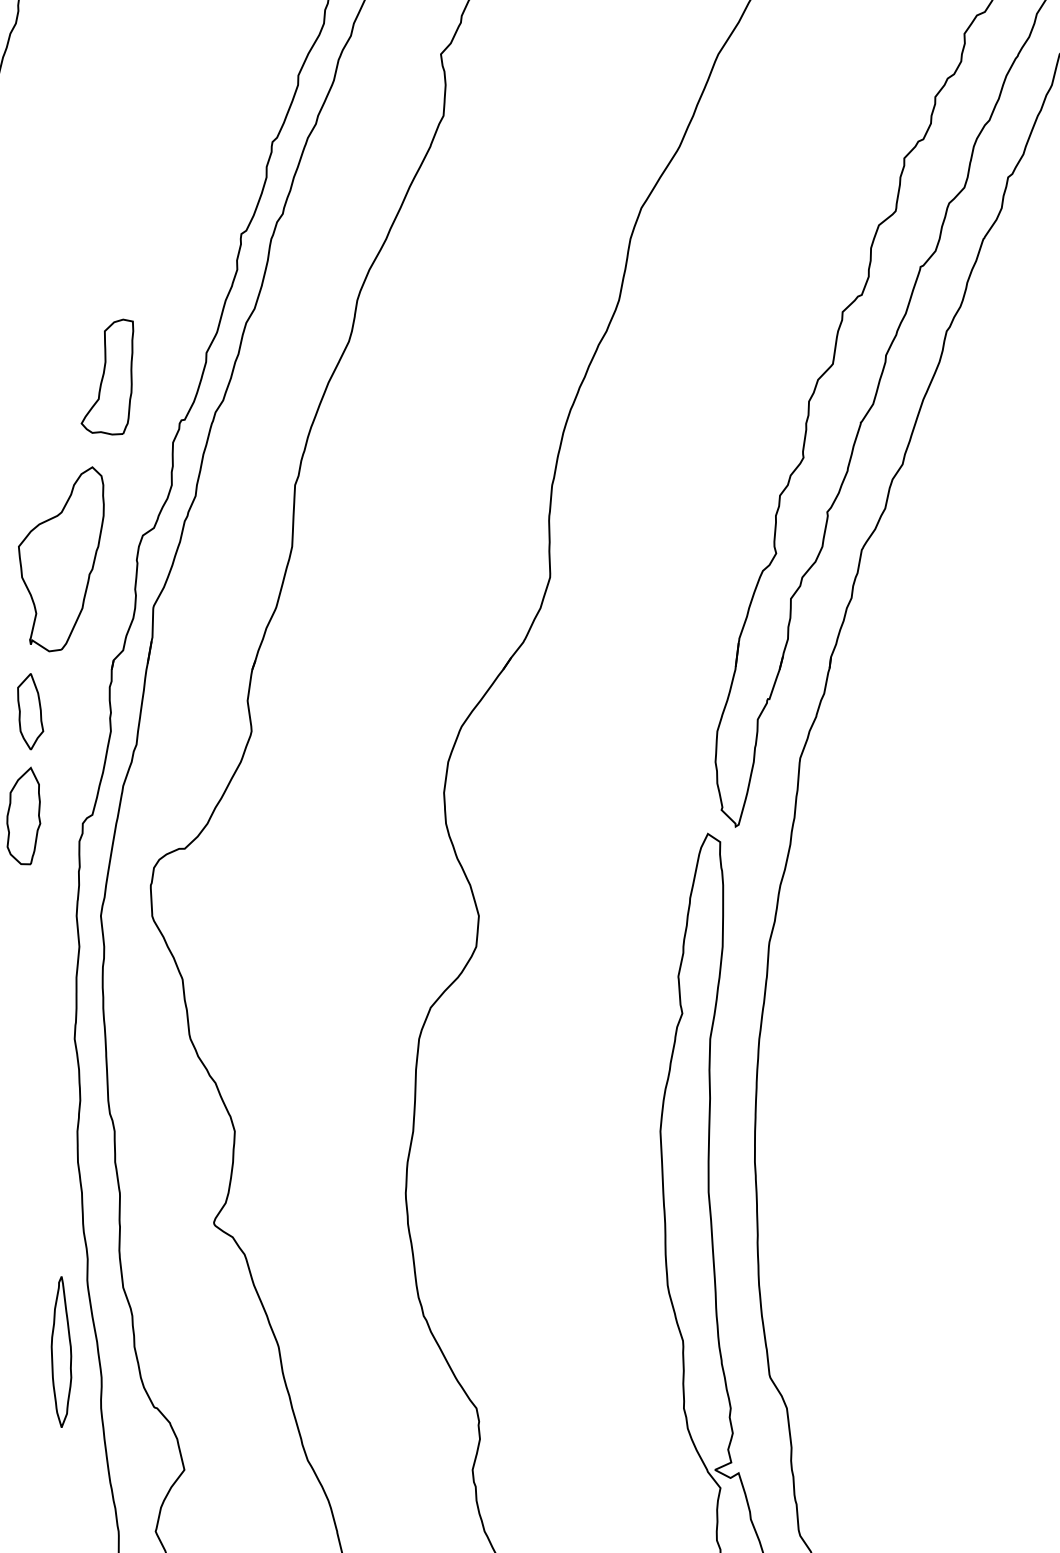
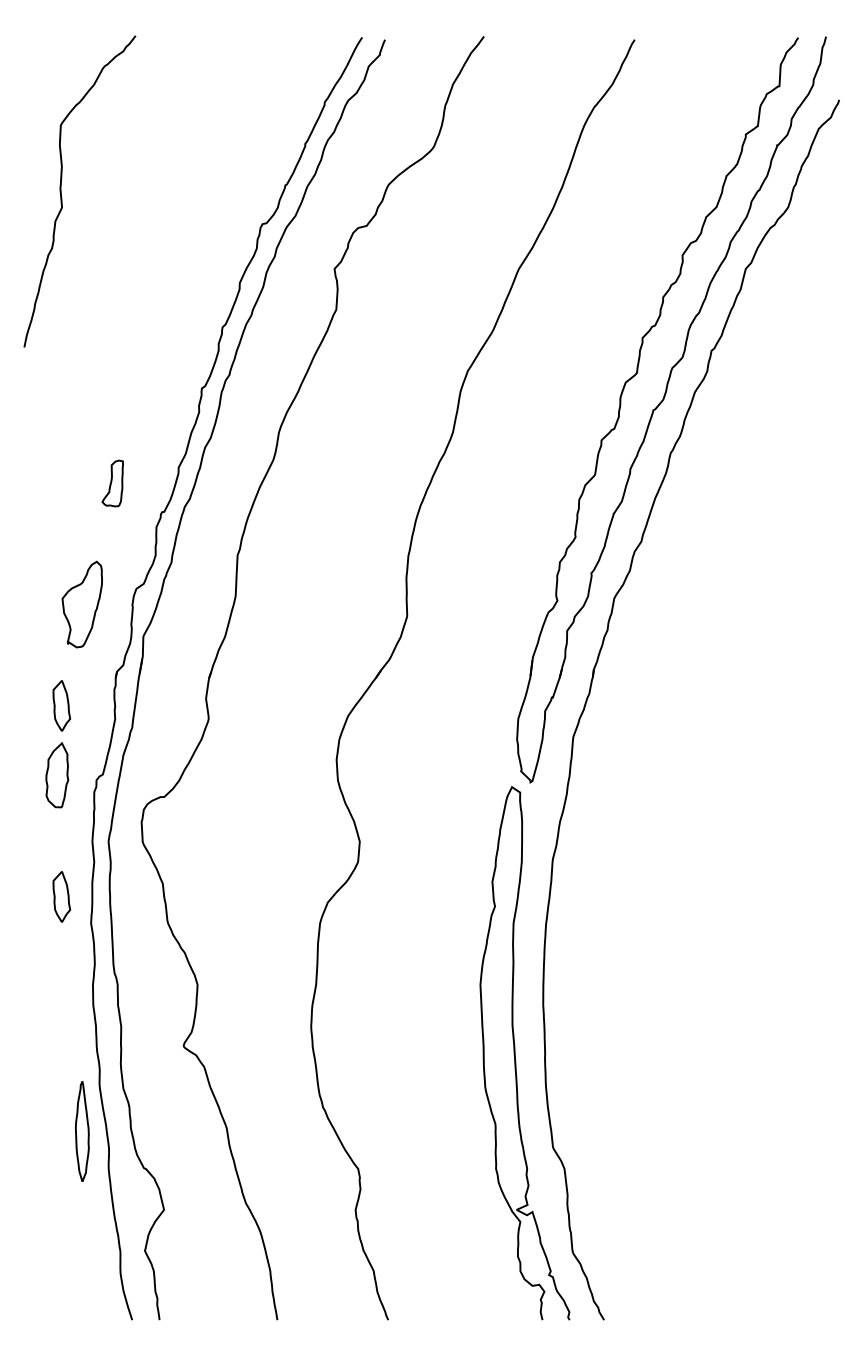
part: (106, 377) -> (112, 483), size x0.6
part: (61, 559) -> (82, 604), size x0.7
part: (30, 998) -> (61, 896), added

